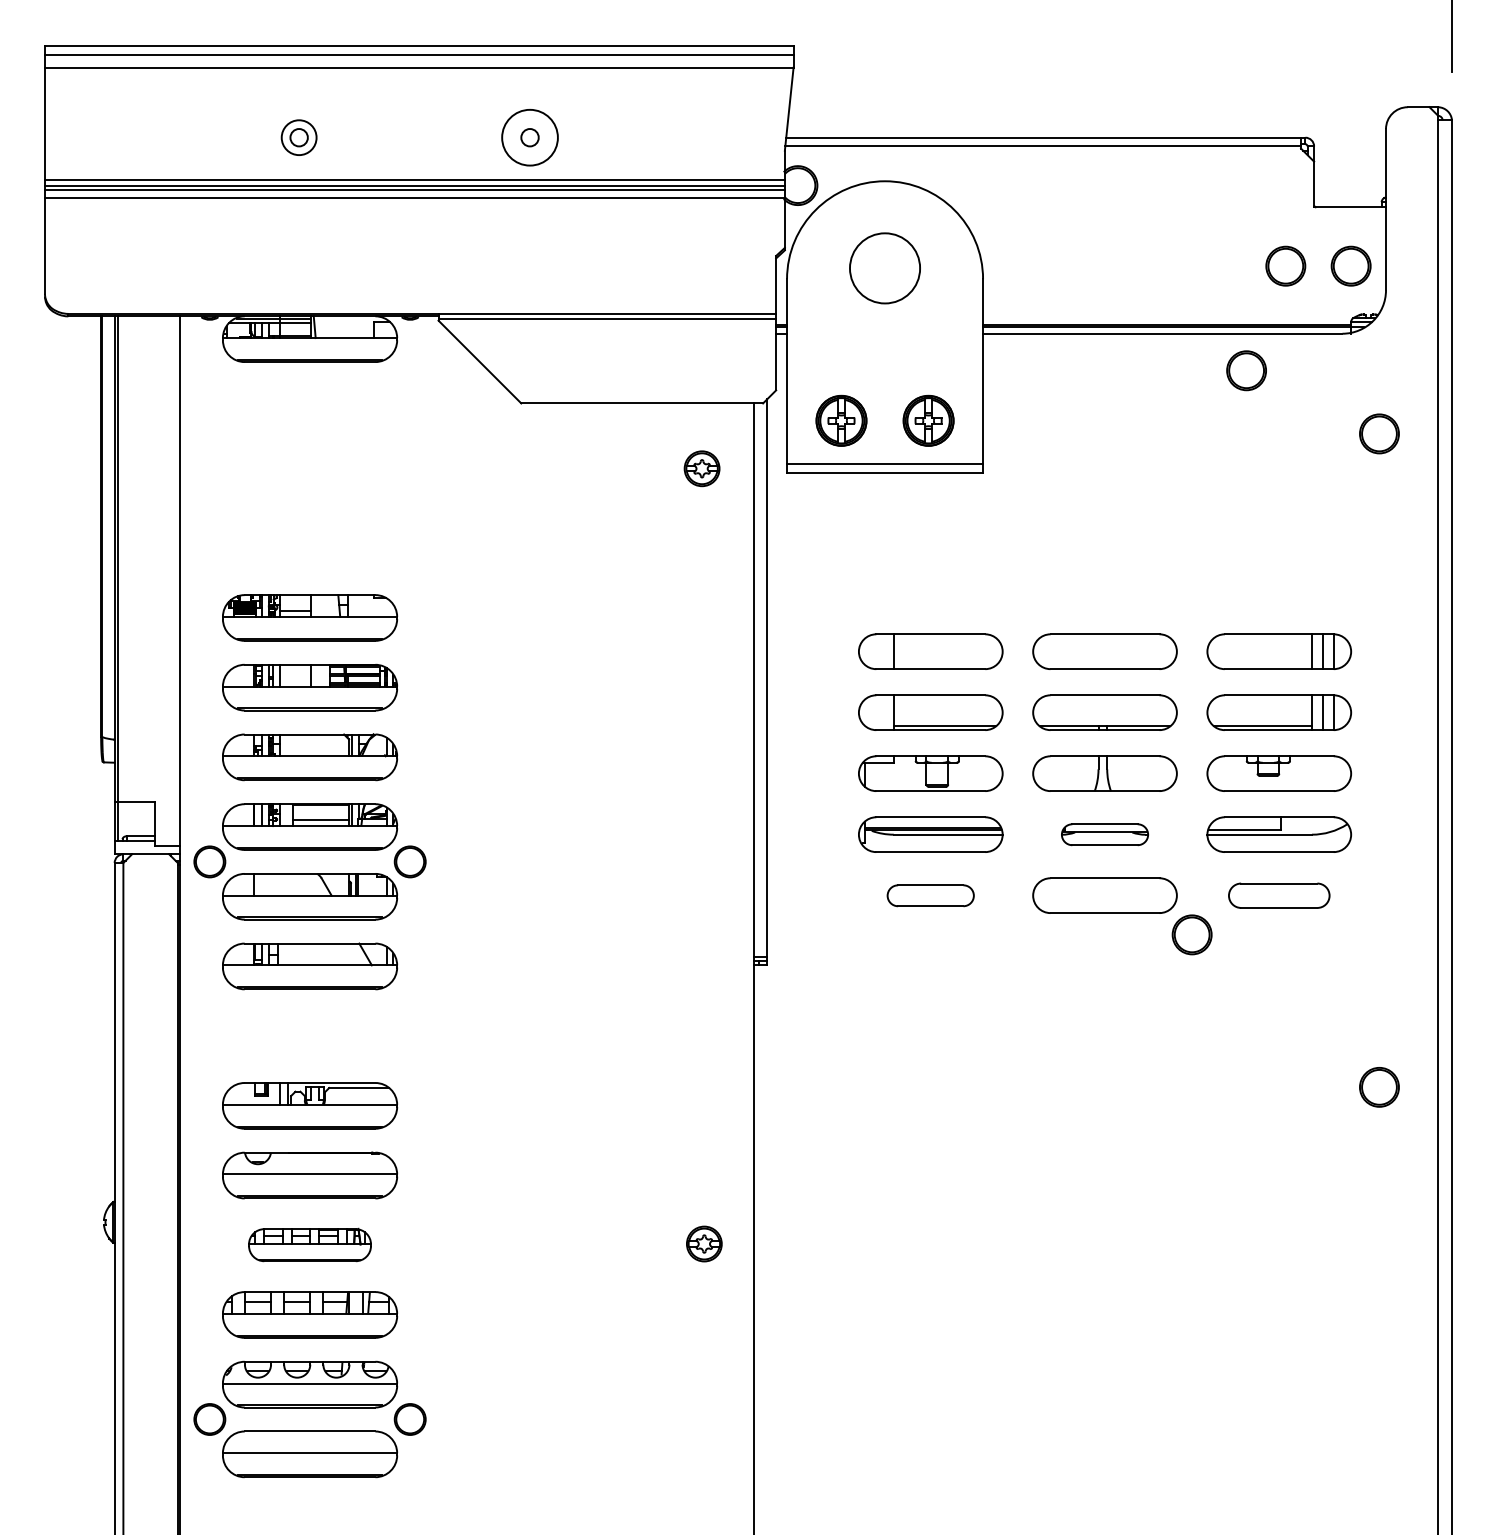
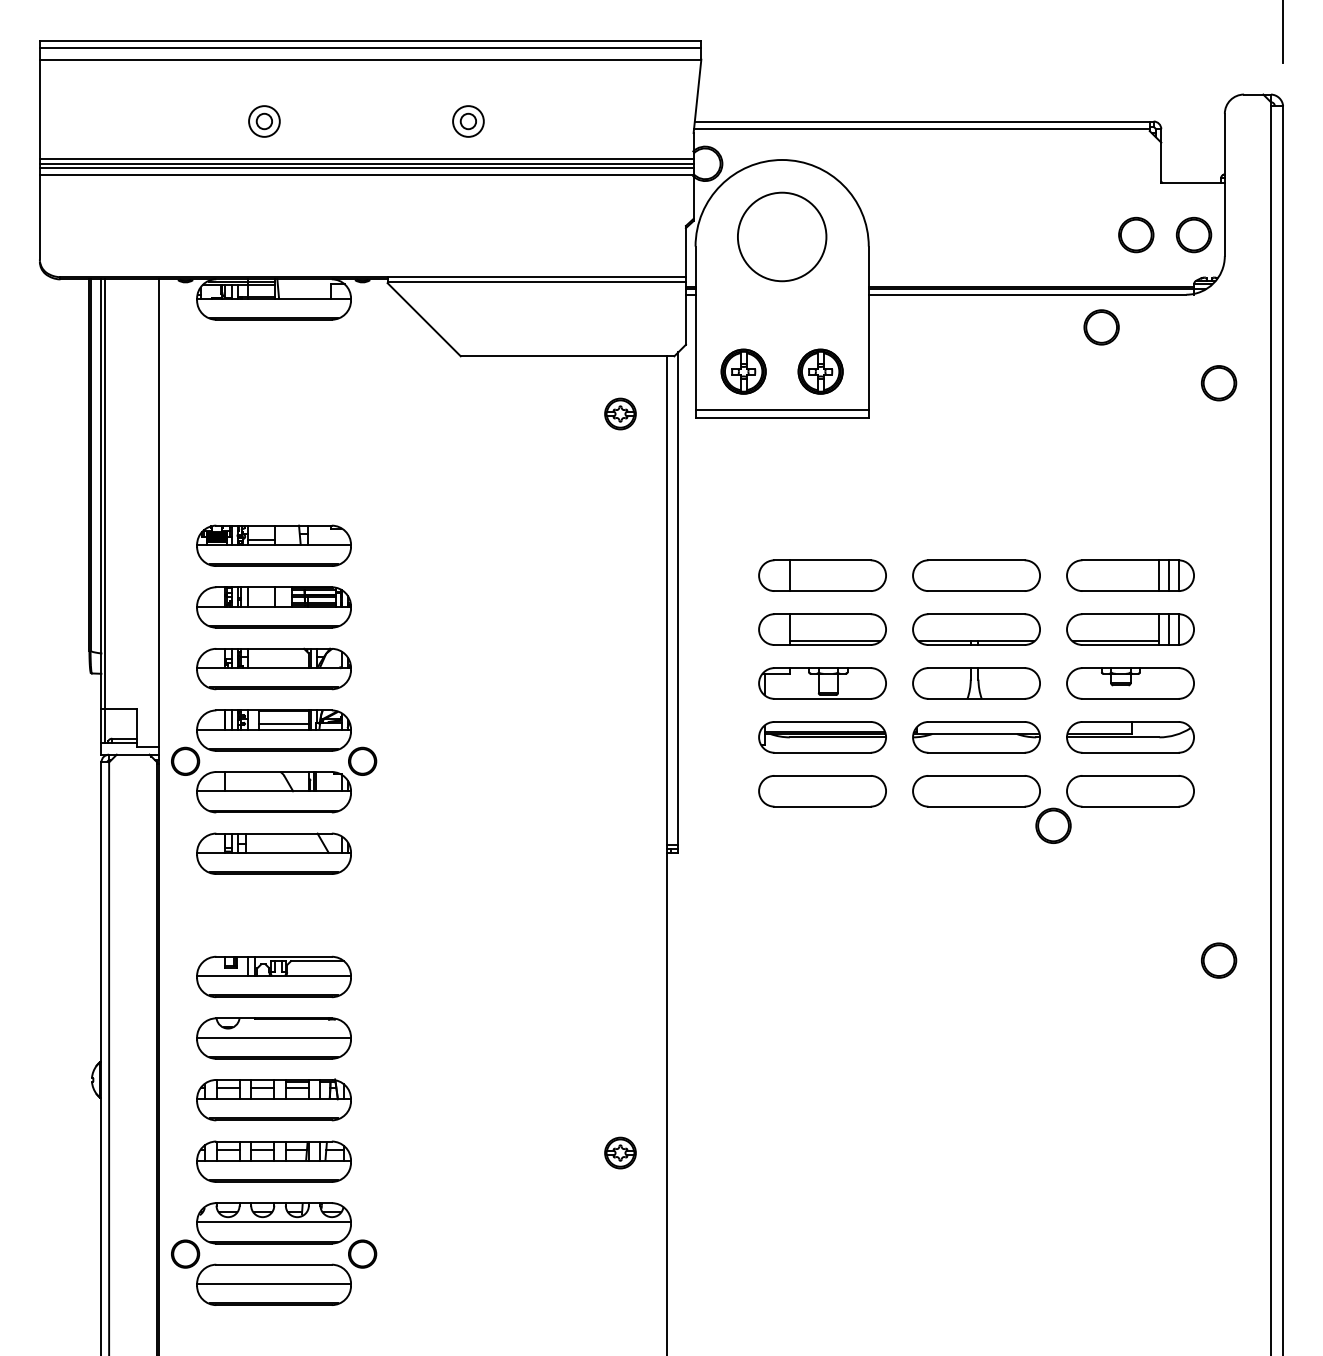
circle: (530, 137) -> (468, 121), size x0.62
circle: (884, 267) -> (781, 236), size x1.43
part: (1104, 834) -> (976, 737), size x1.67
part: (930, 895) -> (822, 791), size x1.67
part: (1279, 895) -> (1130, 791), size x1.43
part: (704, 1243) -> (620, 1152), moved
part: (309, 1244) -> (273, 1099), size x1.43

